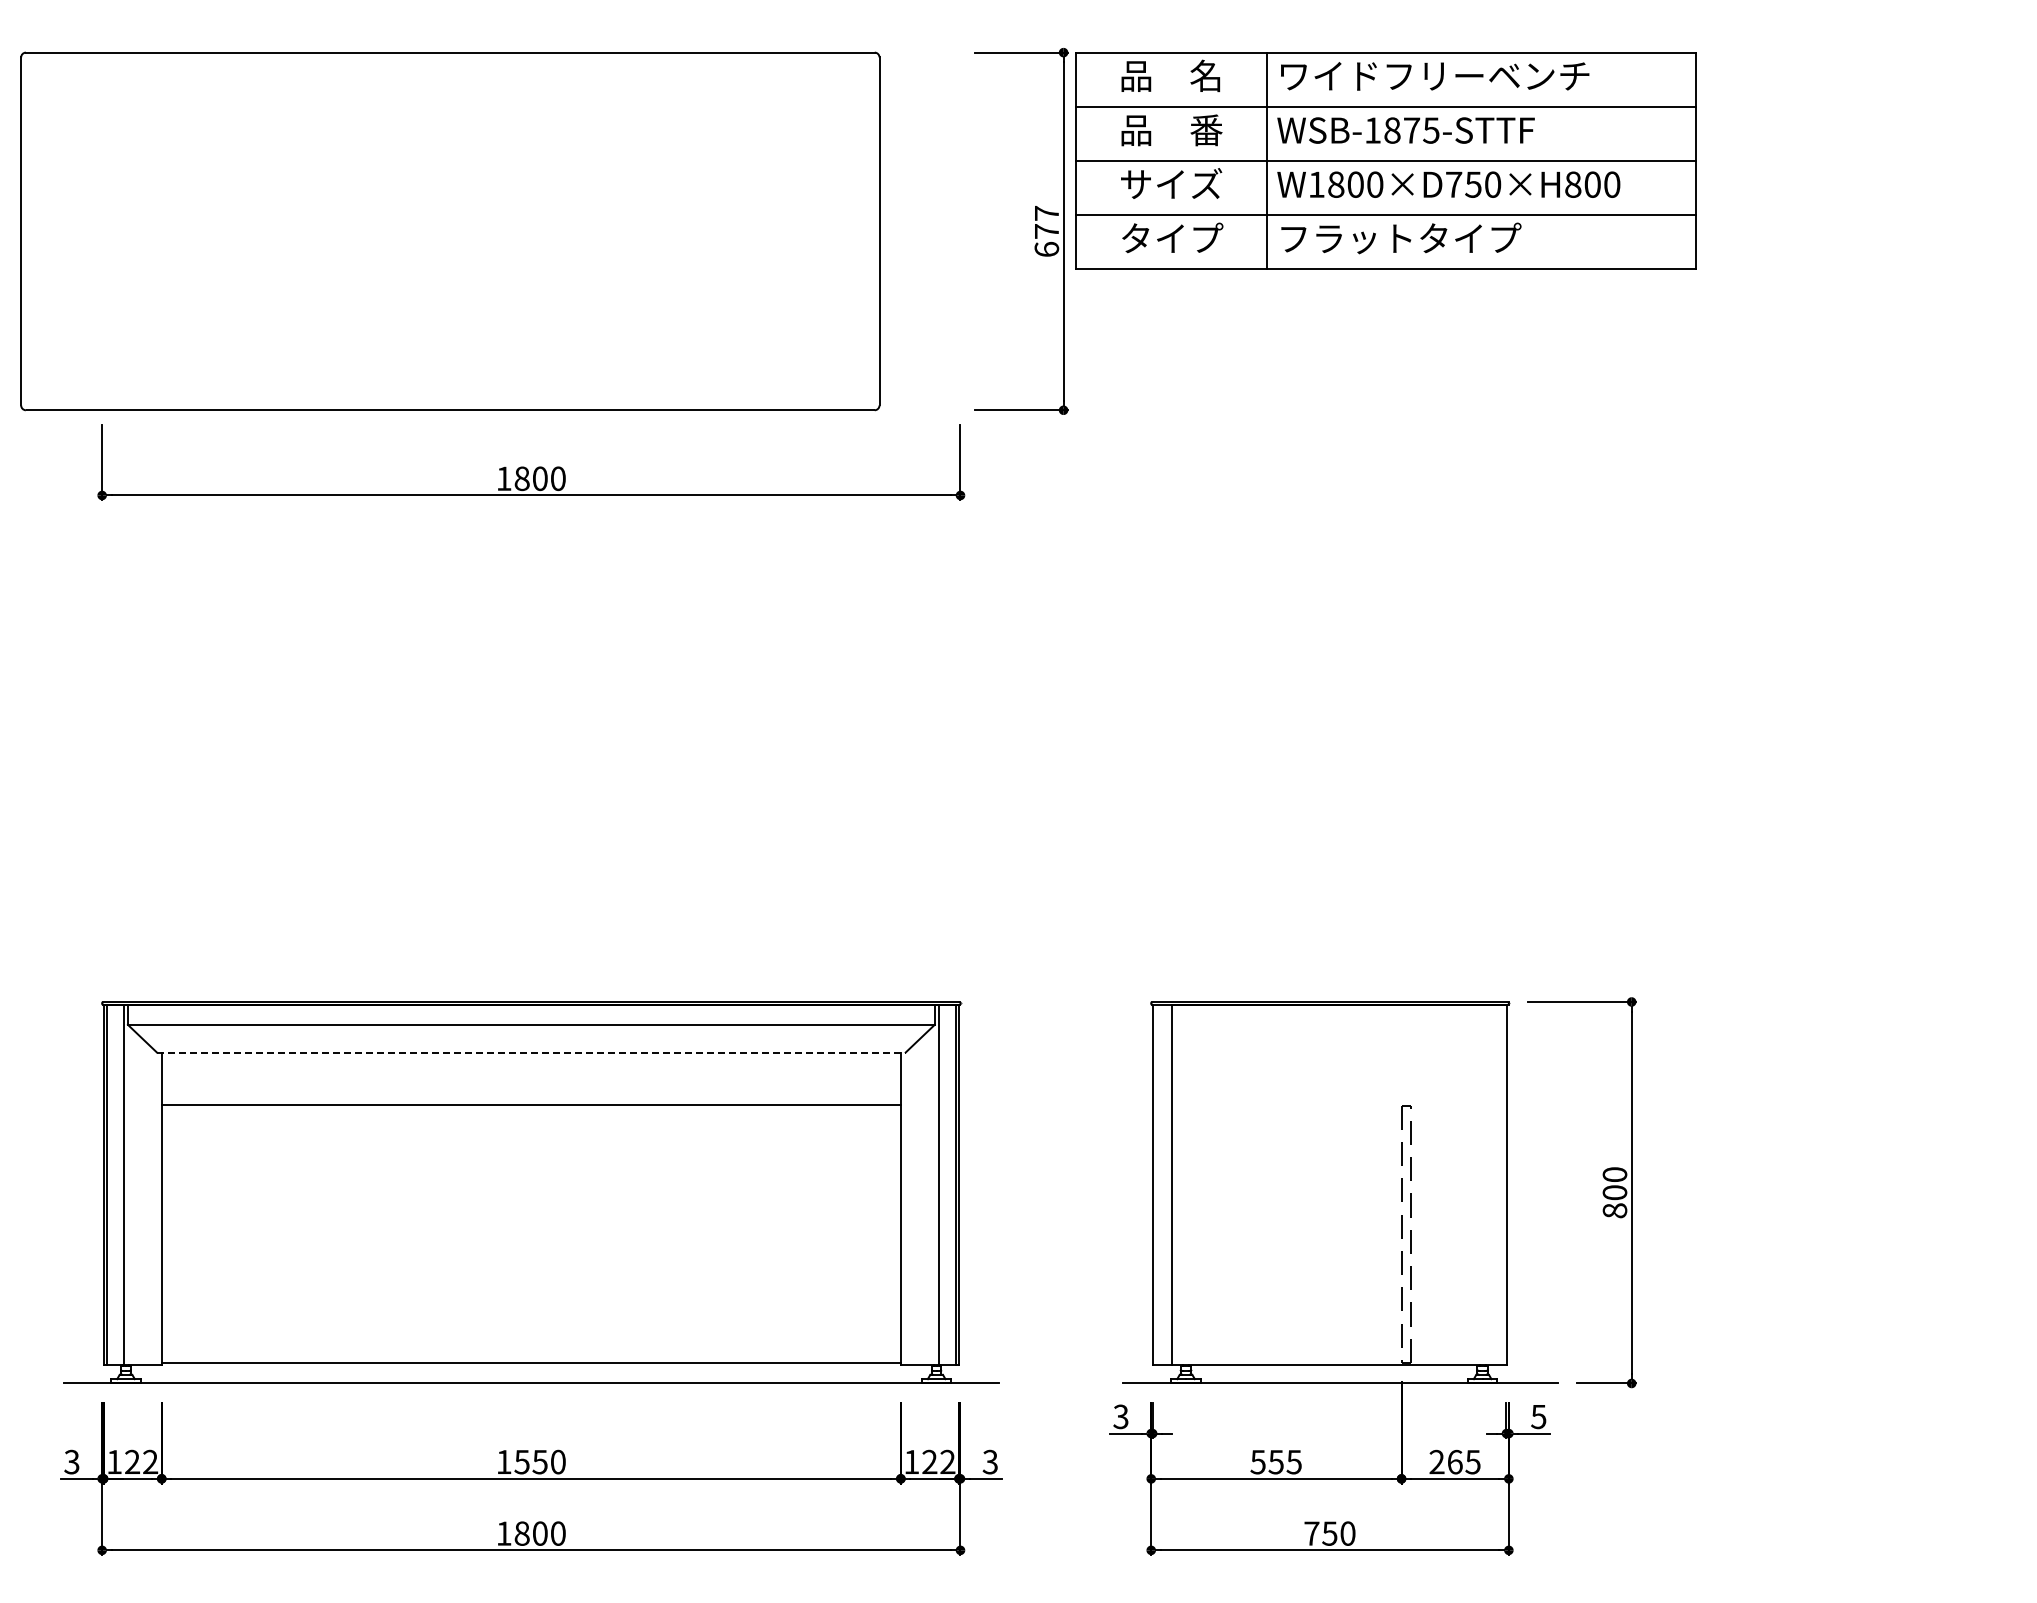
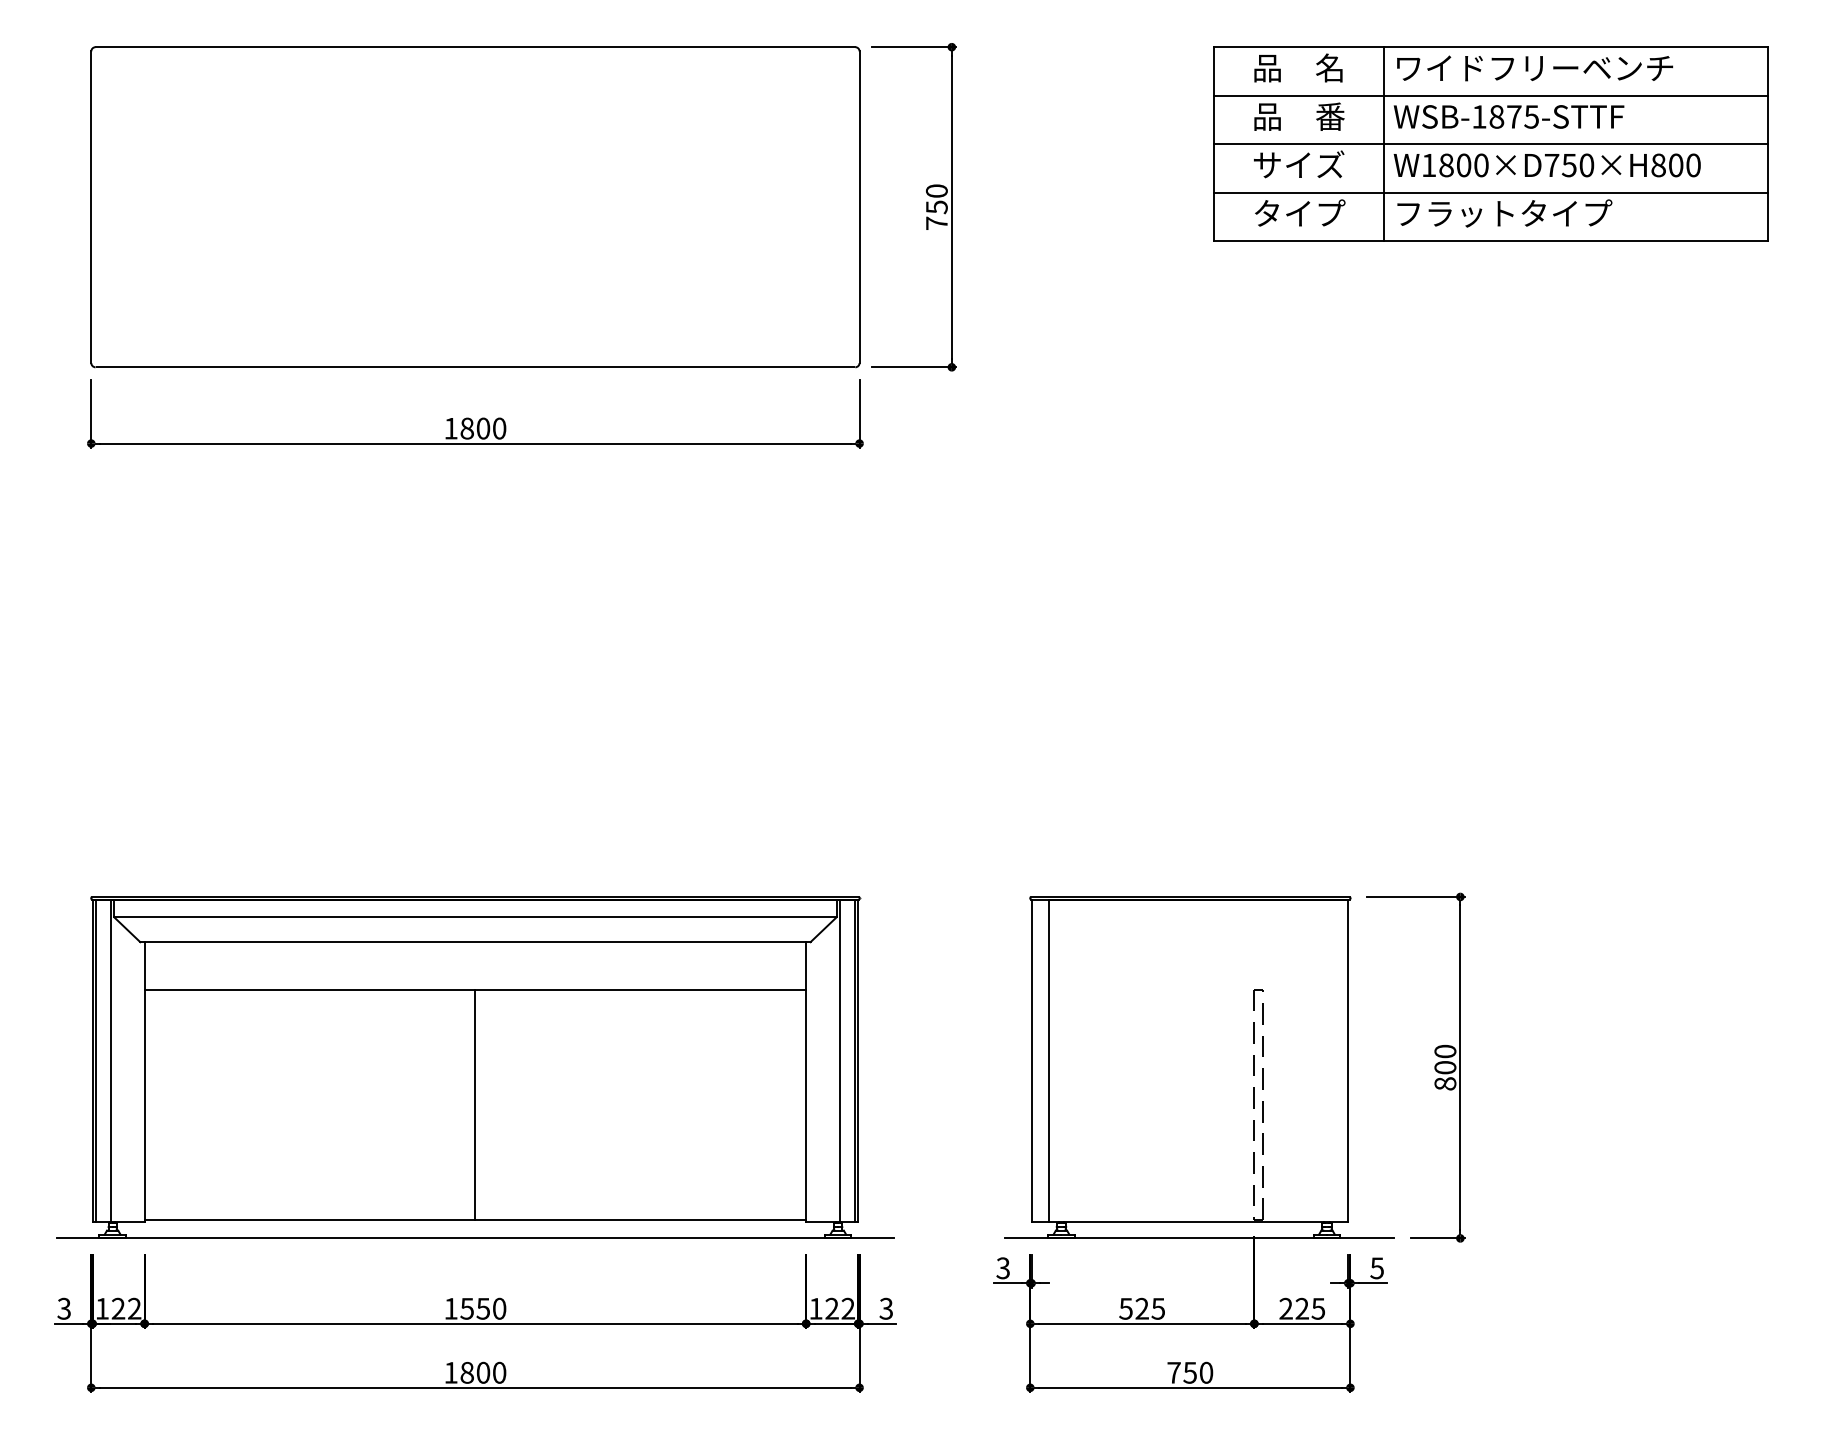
part: (1385, 160) -> (1490, 143), moved
text: (1046, 230) -> (936, 206), 677 -> 750
part: (450, 231) -> (475, 207), moved
line: (531, 1052) -> (475, 942), dashed -> solid
line: (531, 1233) -> (475, 1104), added
text: (1275, 1461) -> (1141, 1308), 555 -> 525
text: (1454, 1461) -> (1301, 1308), 265 -> 225

